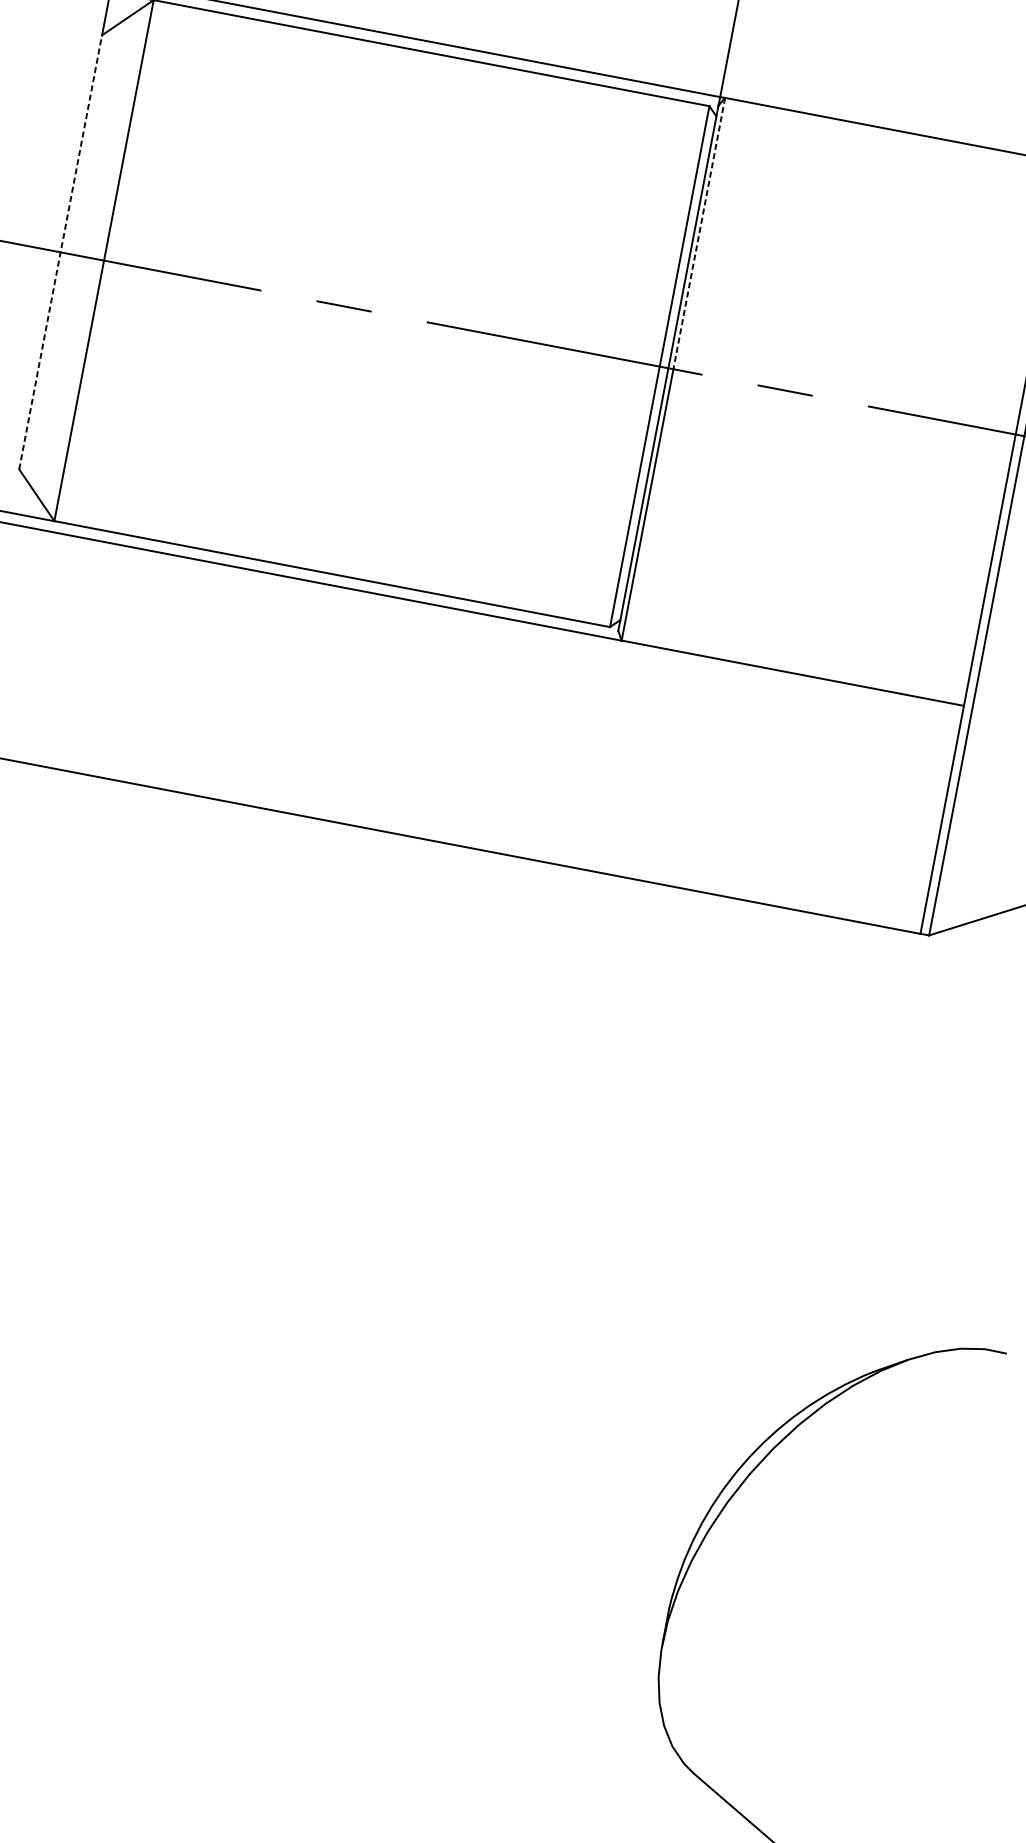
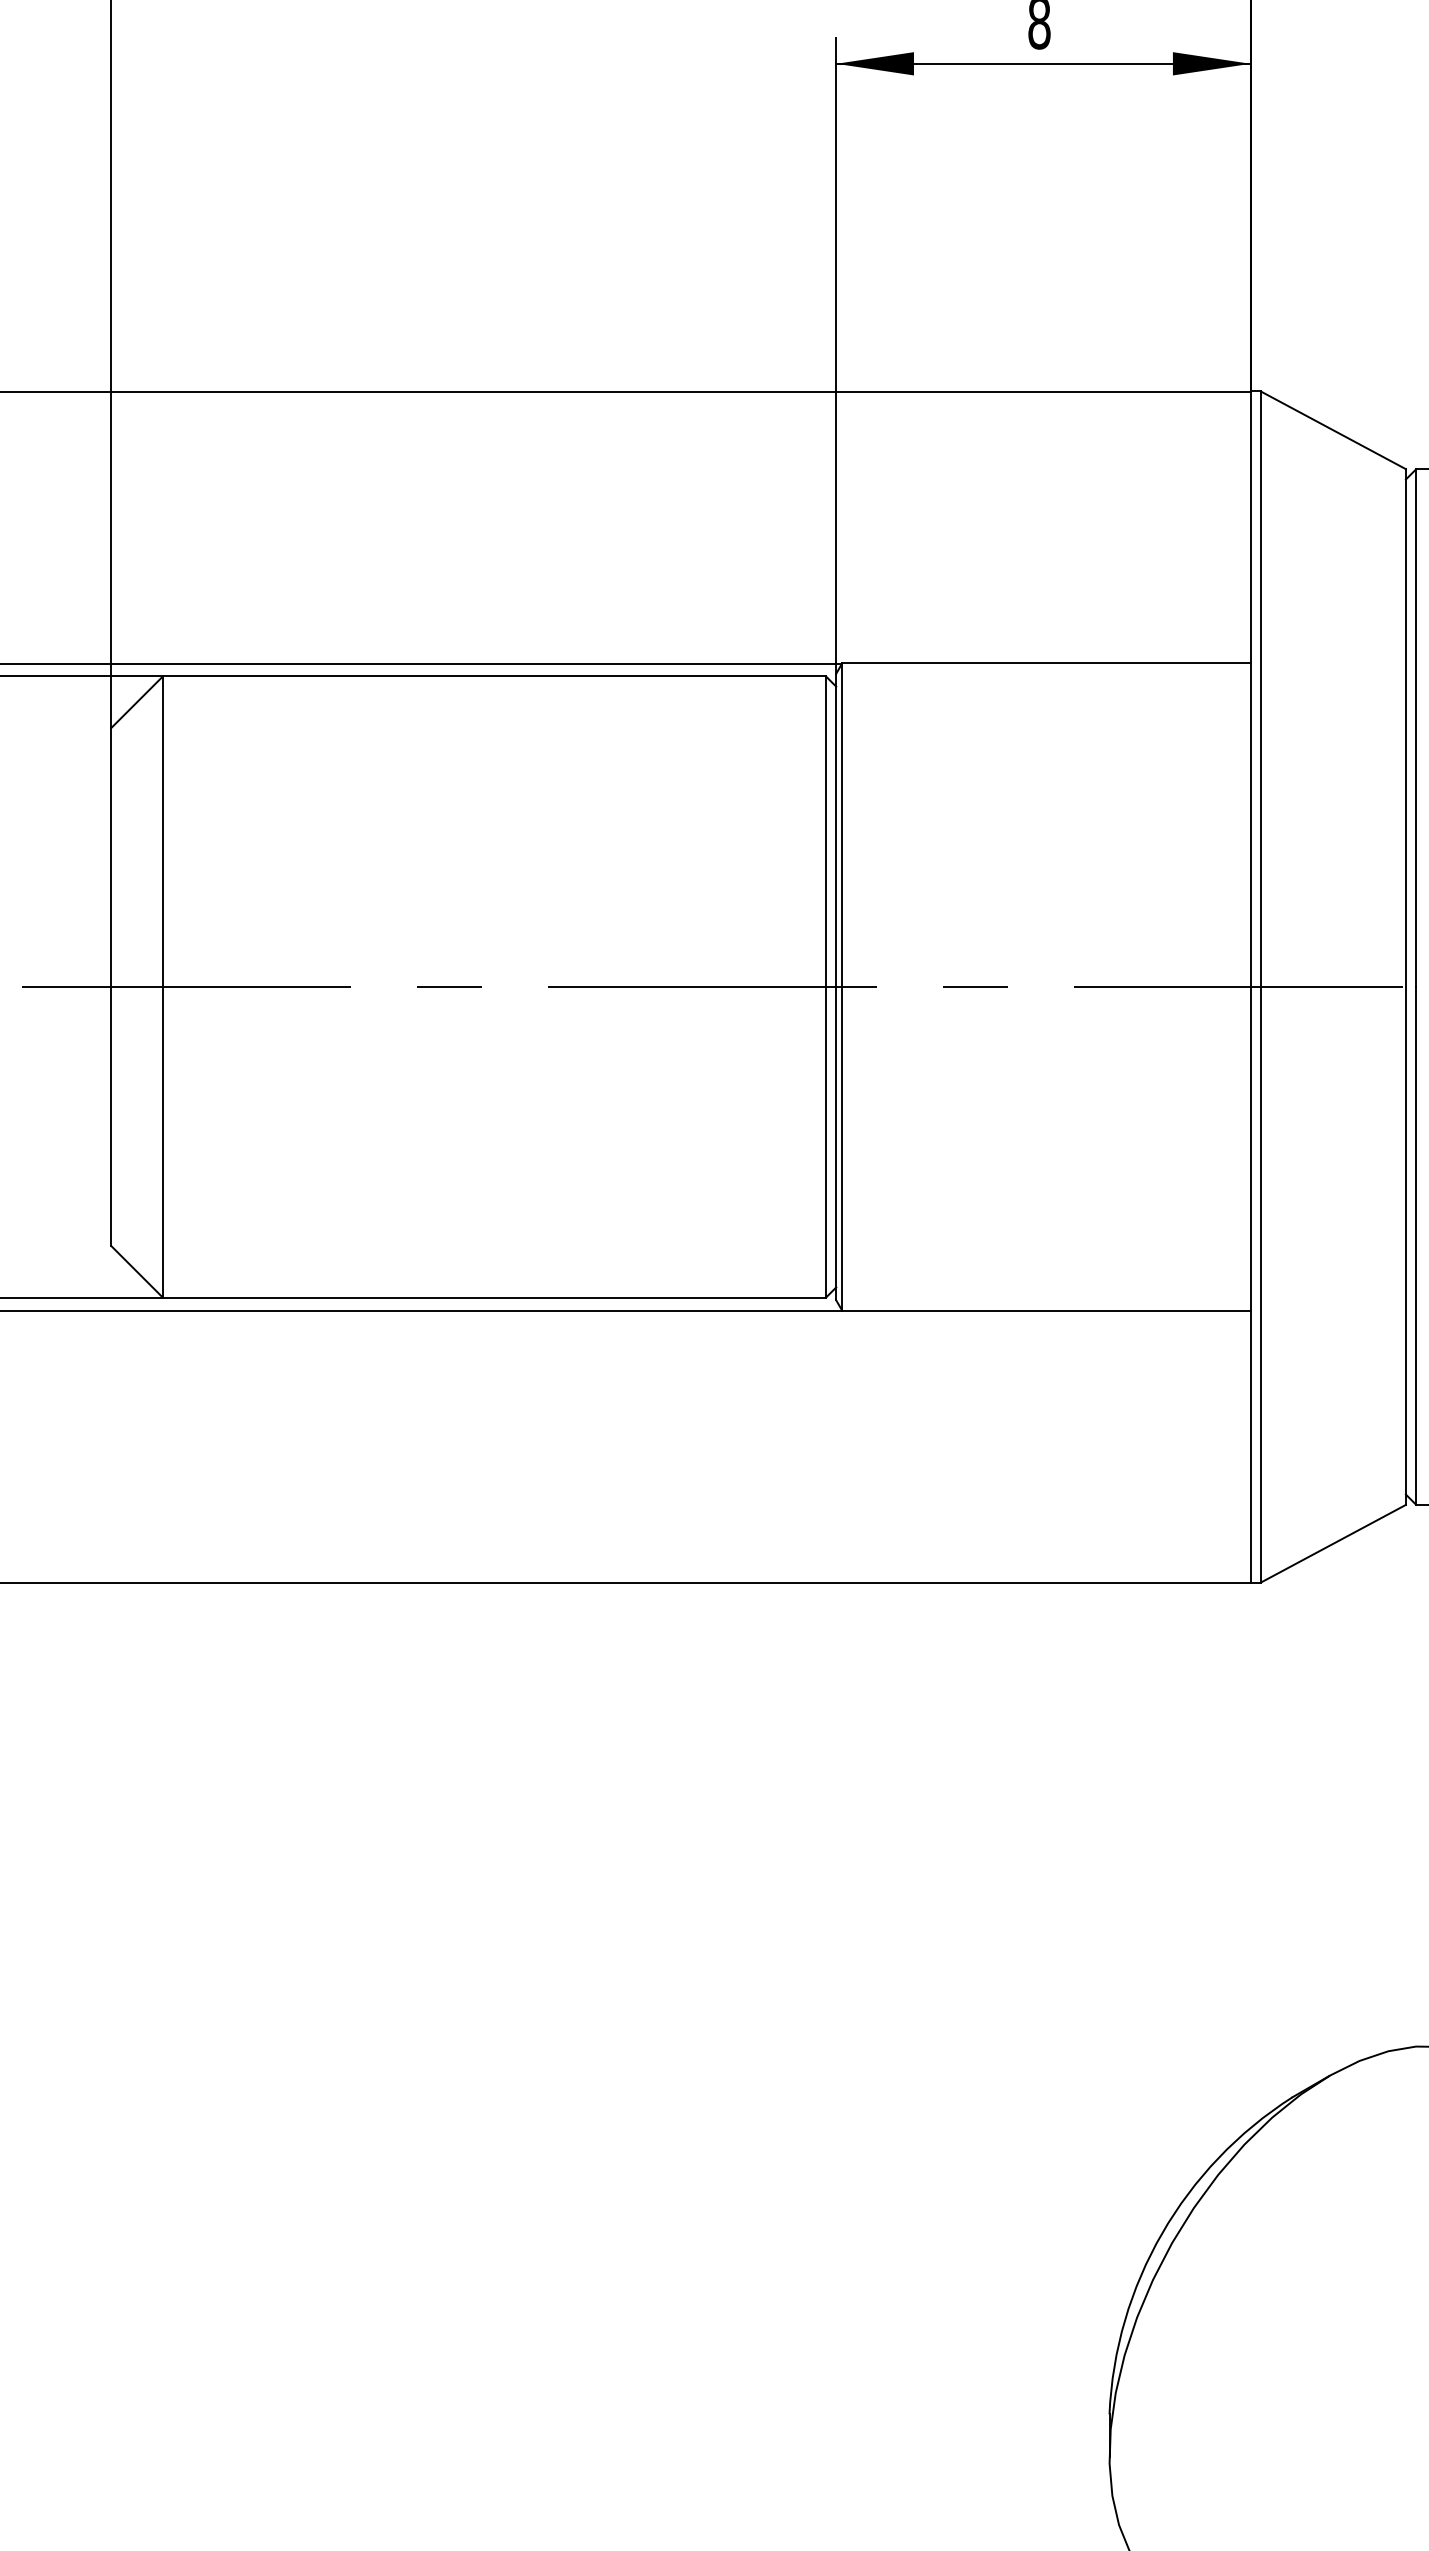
line: (699, 233) -> (842, 825), dashed -> solid
line: (60, 252) -> (111, 987), dashed -> solid

